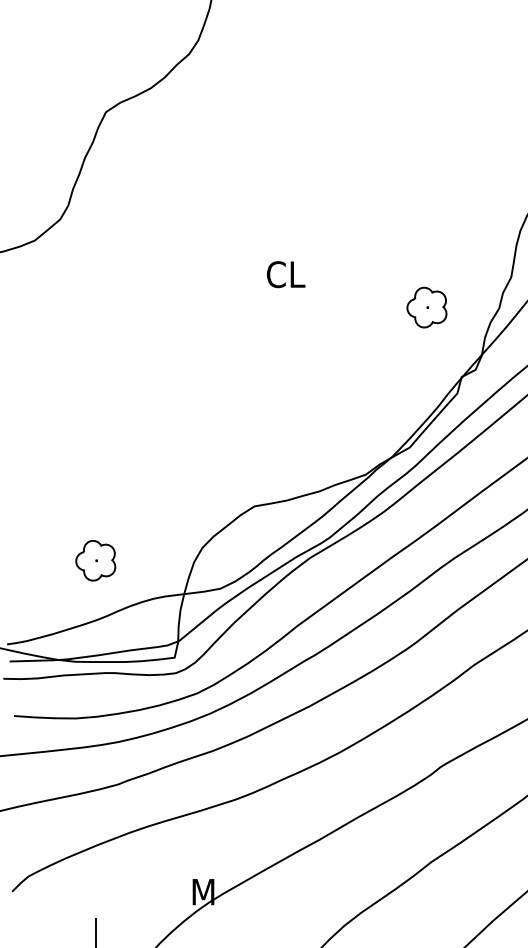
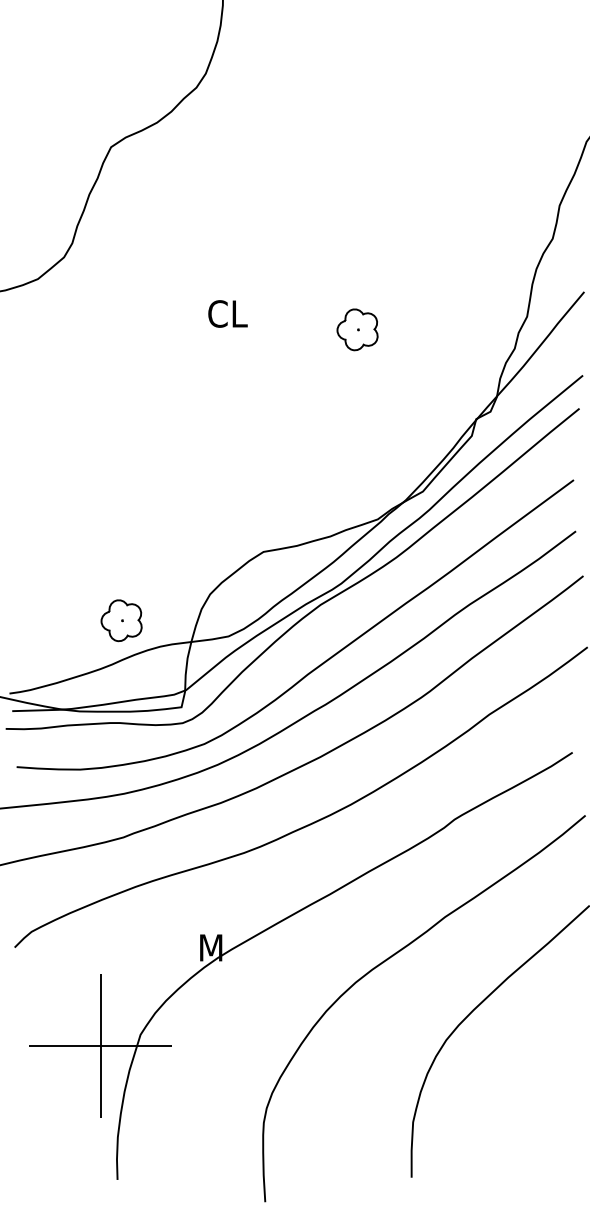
text: (285, 274) -> (227, 313), moved
part: (426, 307) -> (357, 329), moved
part: (95, 560) -> (121, 620), moved

